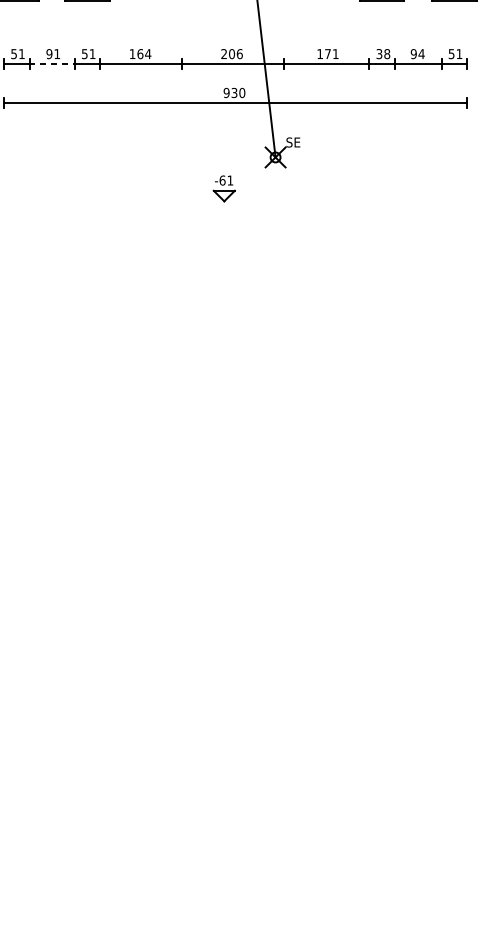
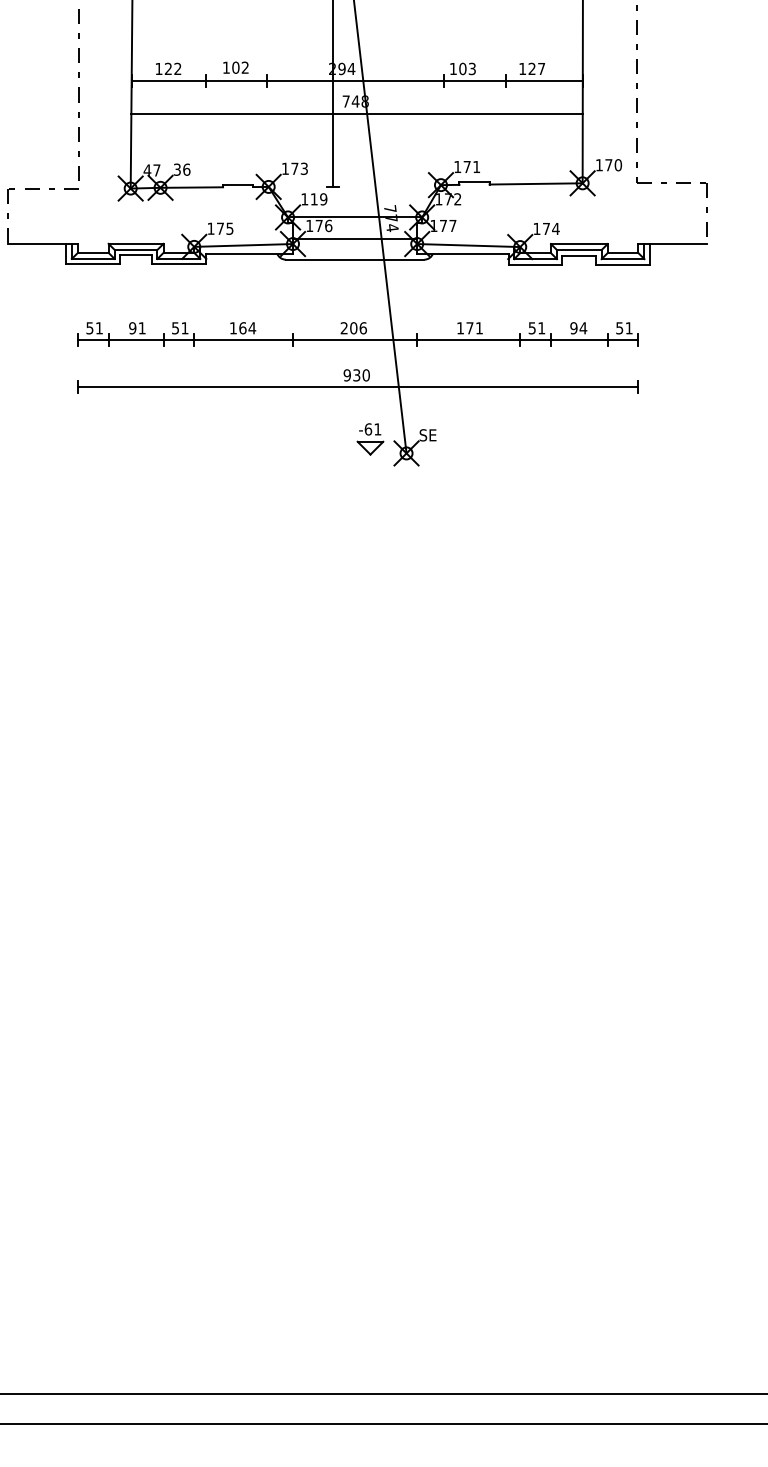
text: (383, 54) -> (537, 328), 38 -> 51
line: (51, 64) -> (135, 340), dashed -> solid
part: (224, 188) -> (370, 439), moved

